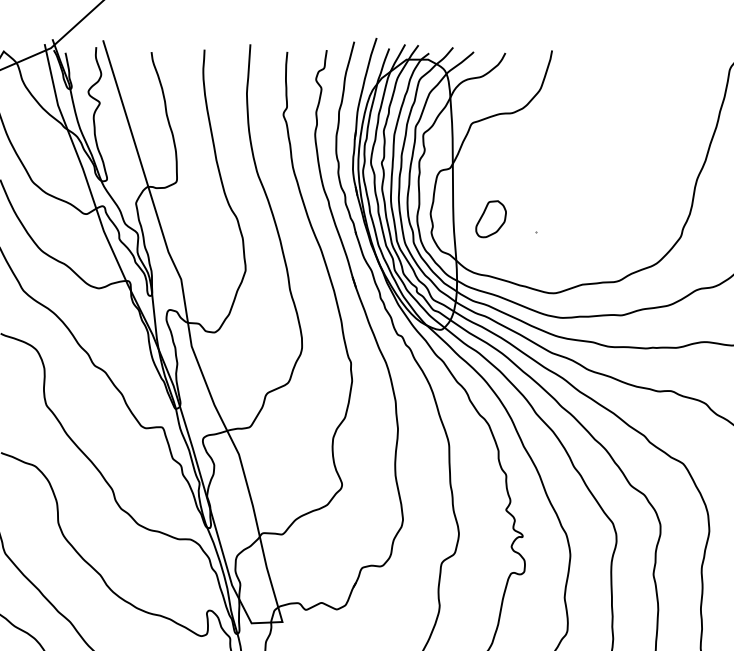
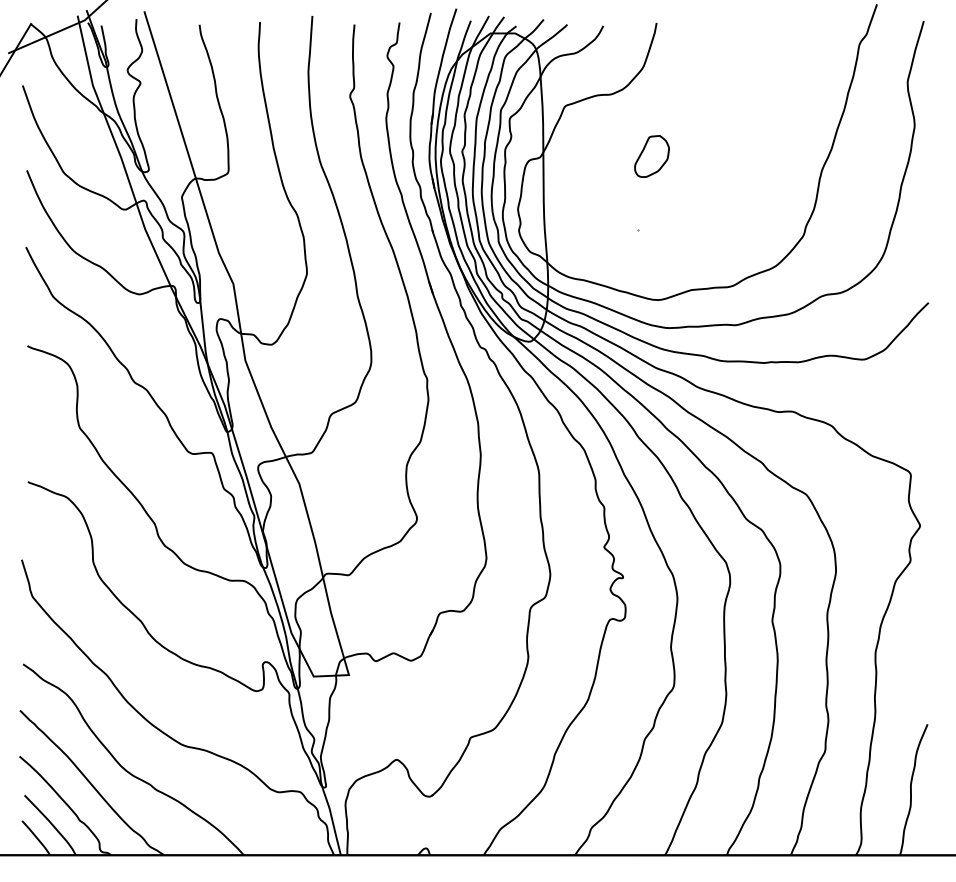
part: (490, 219) -> (651, 156), moved

